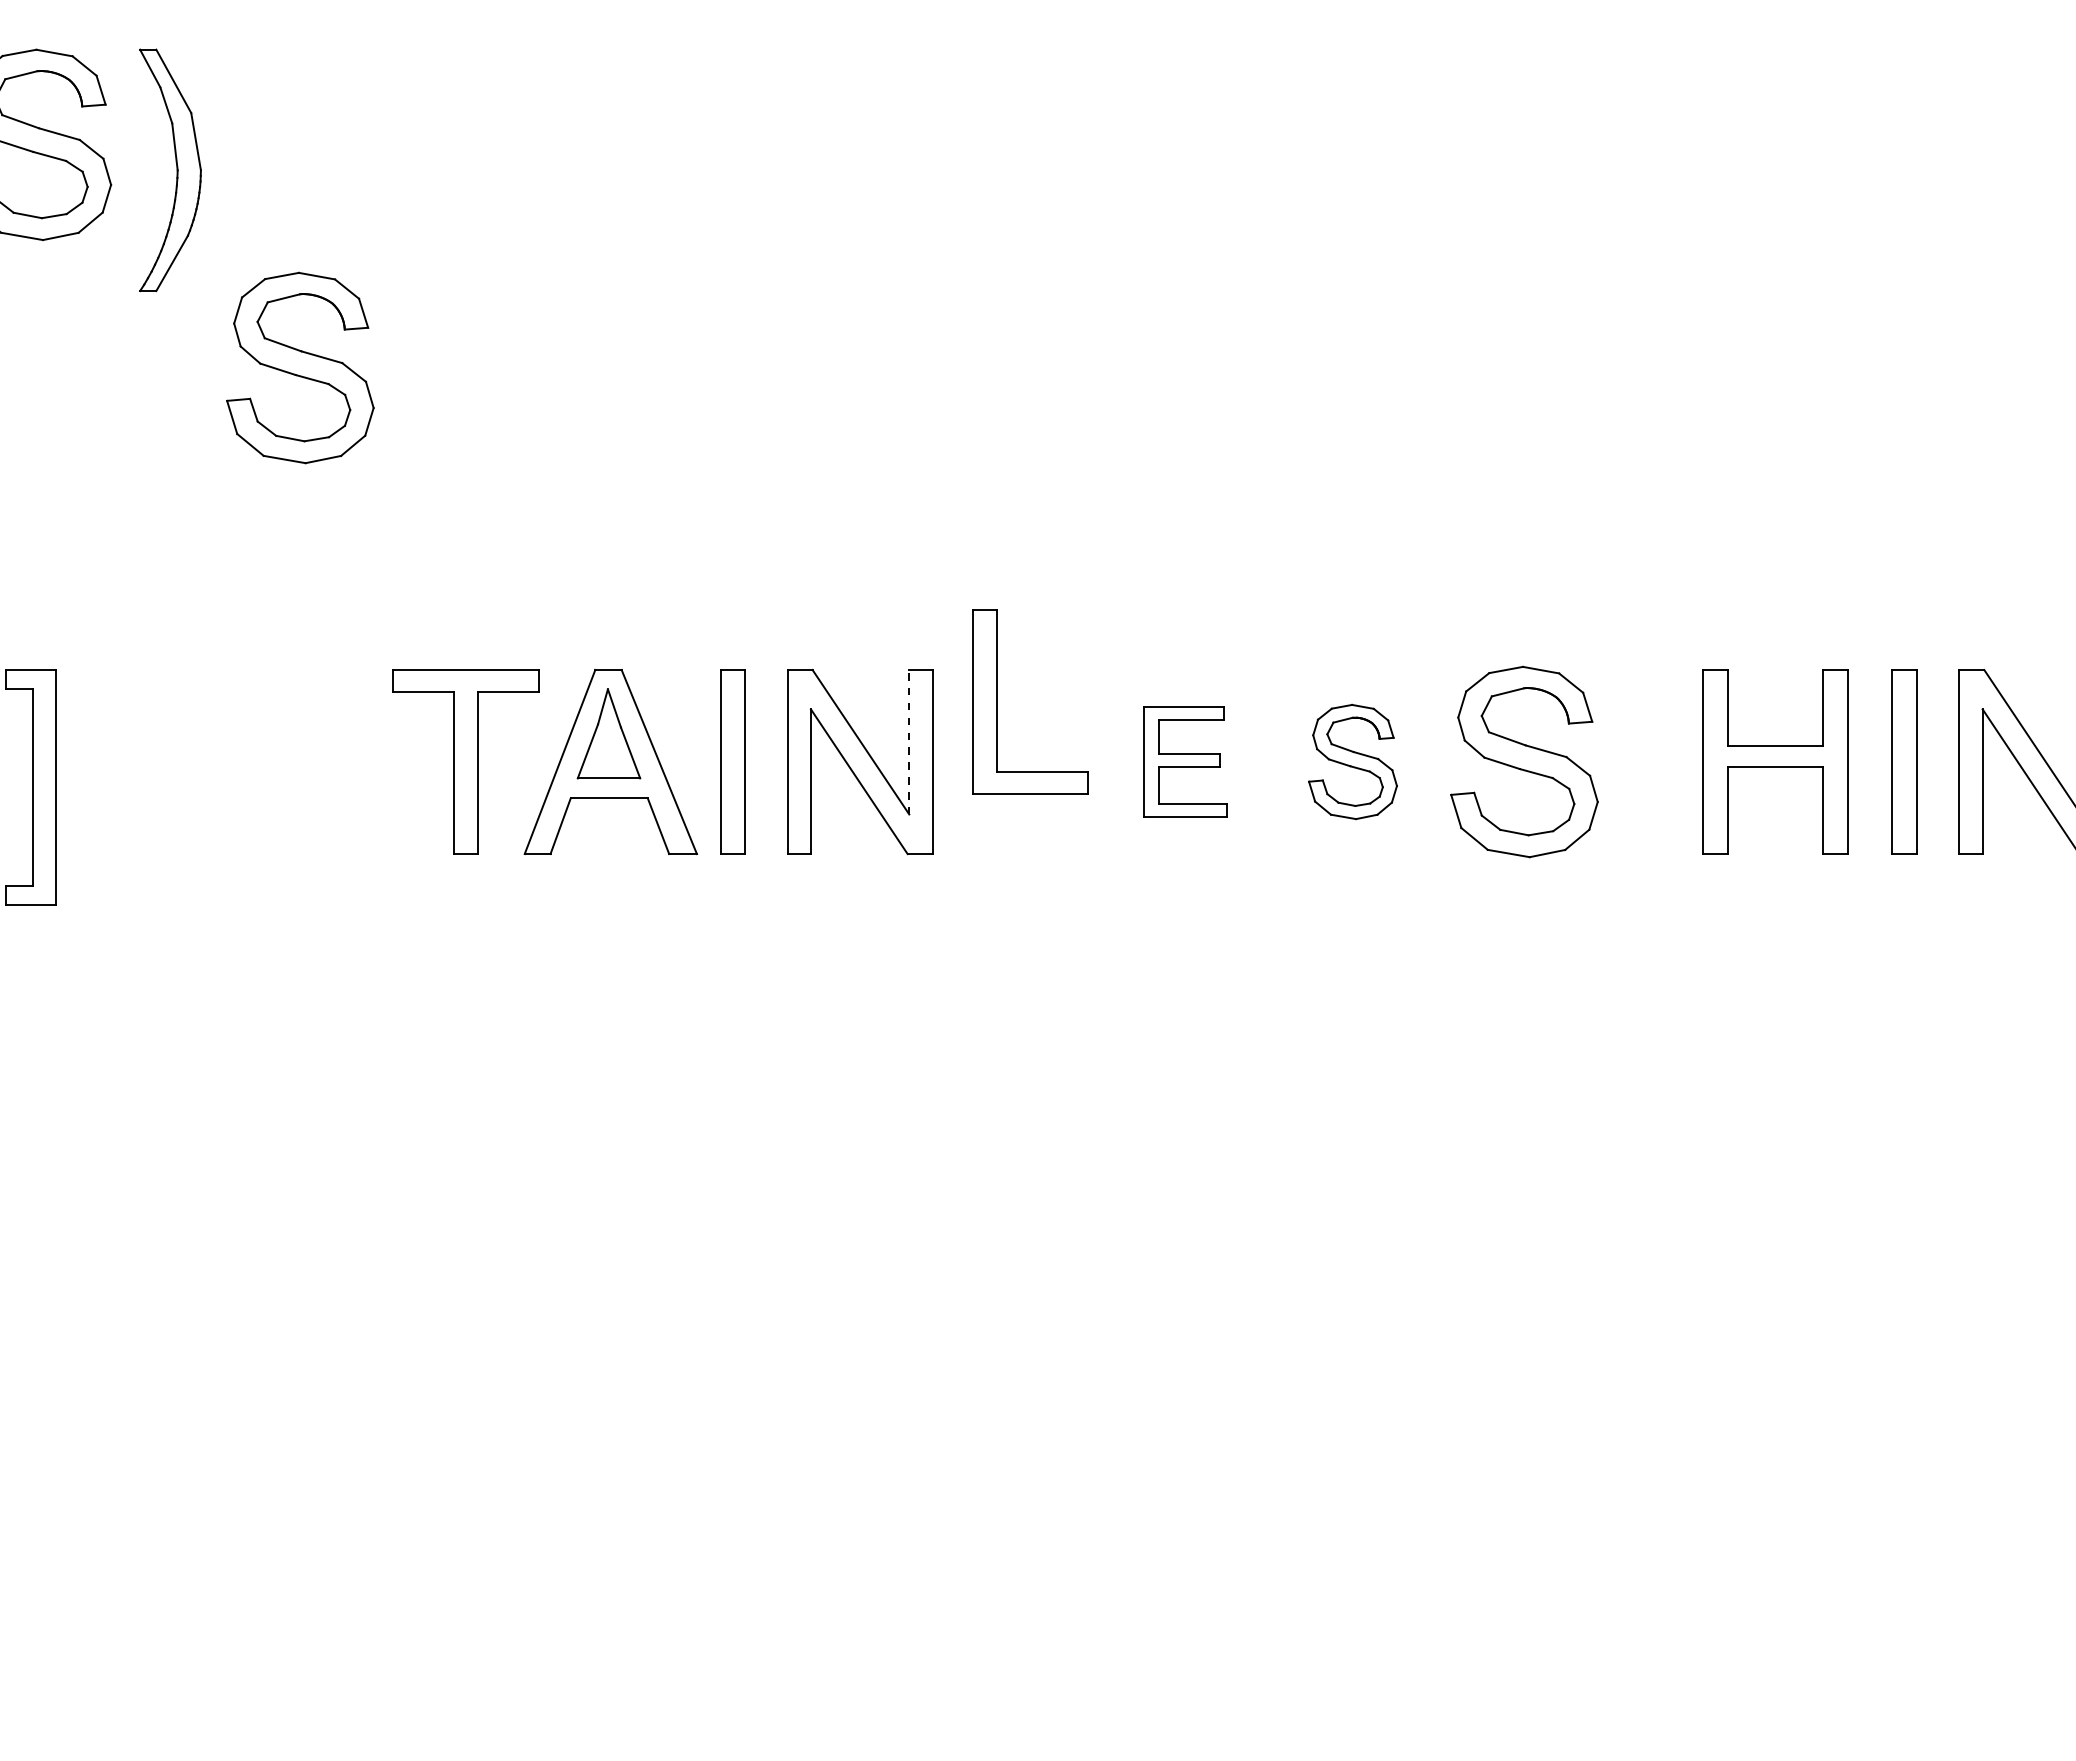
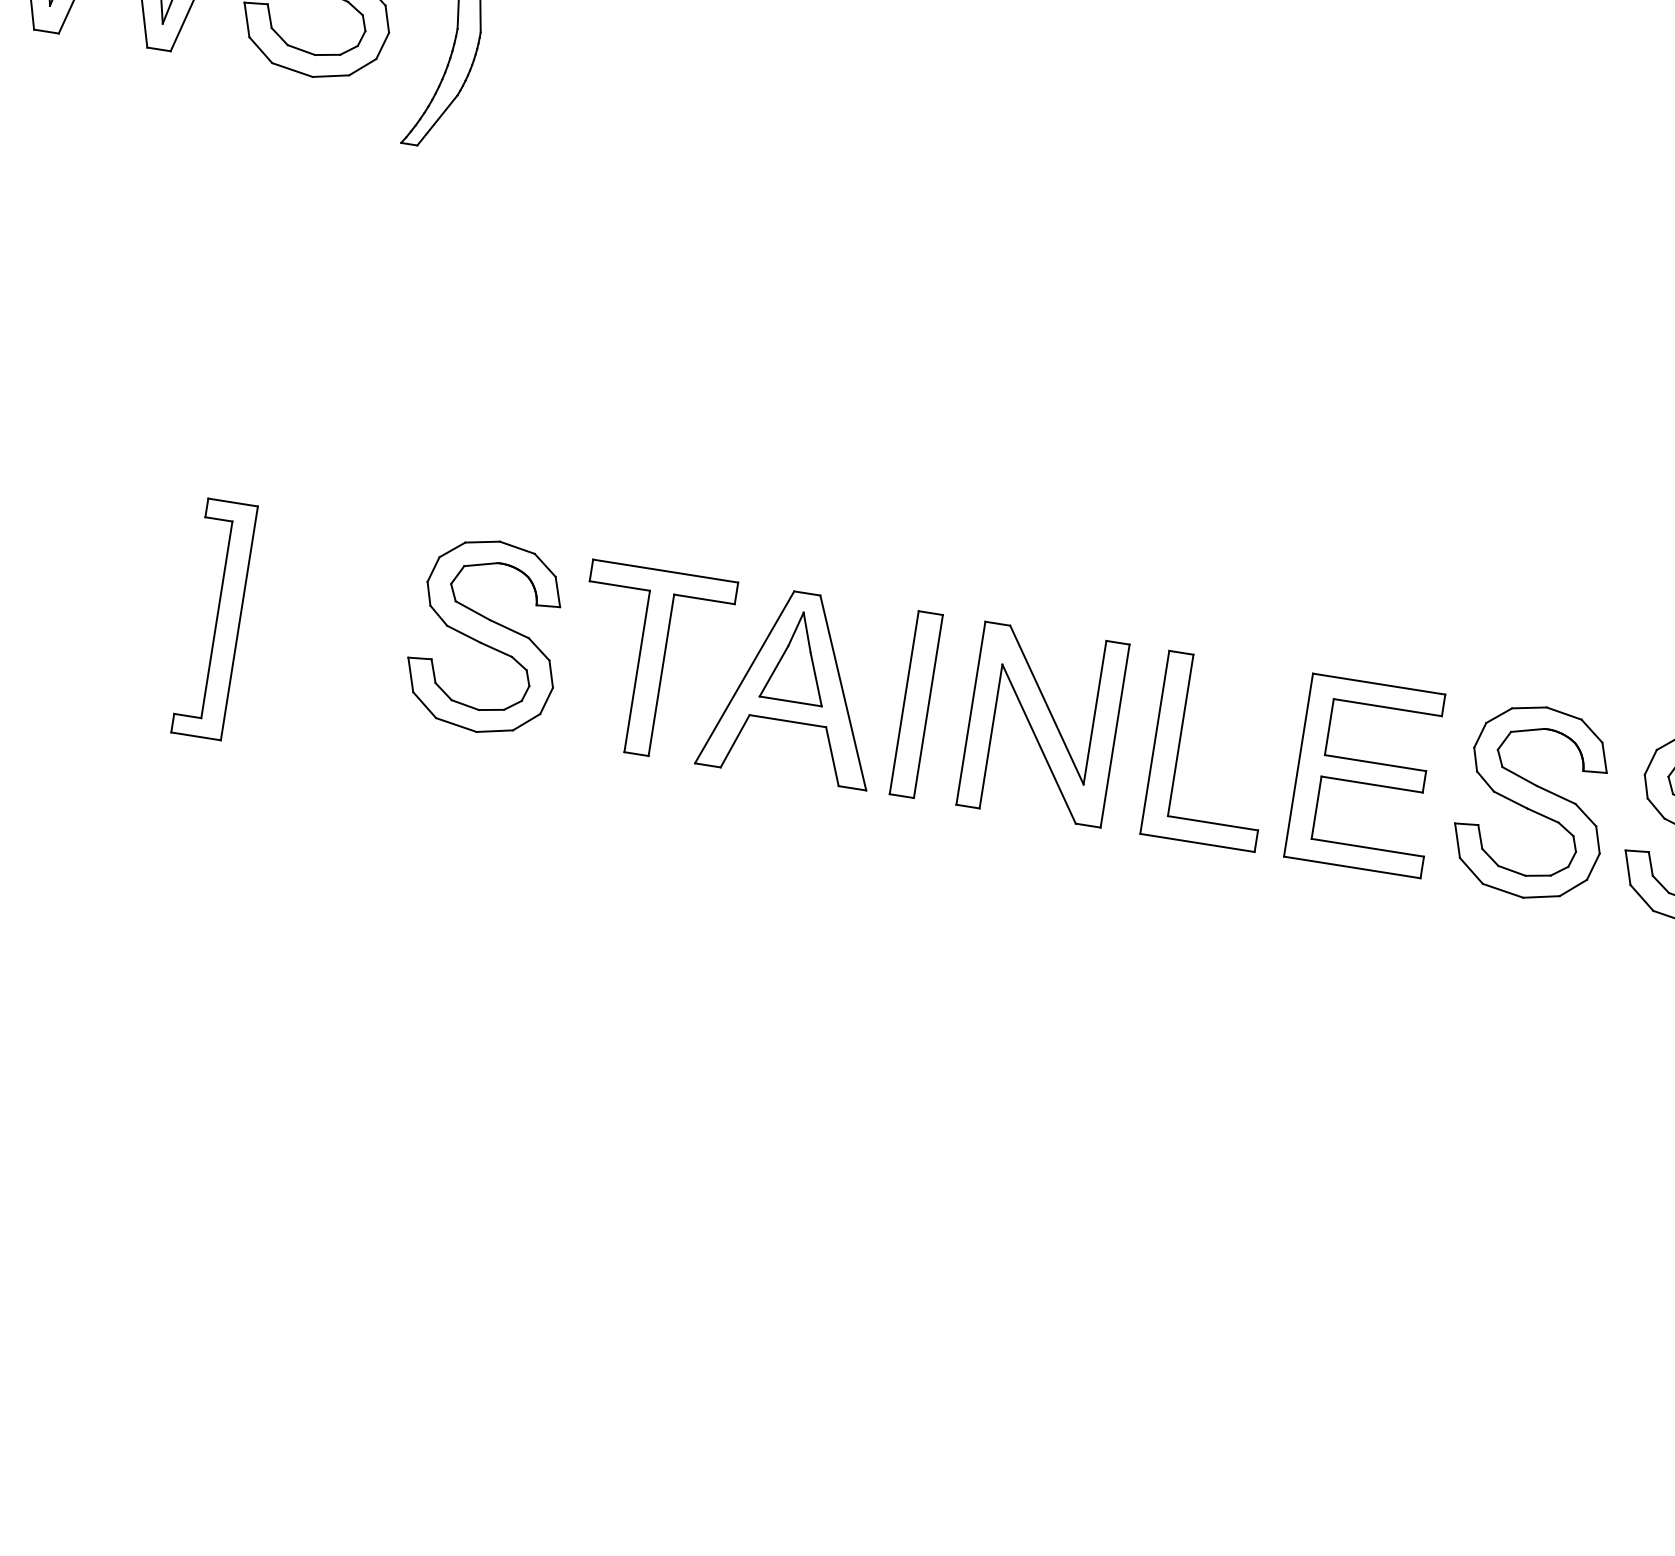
part: (300, 367) -> (486, 636), moved
part: (997, 701) -> (1179, 745), moved
line: (909, 741) -> (1095, 712), dashed -> solid
part: (1185, 761) -> (1366, 775), size x1.67
part: (1352, 761) -> (1532, 801), size x1.67

